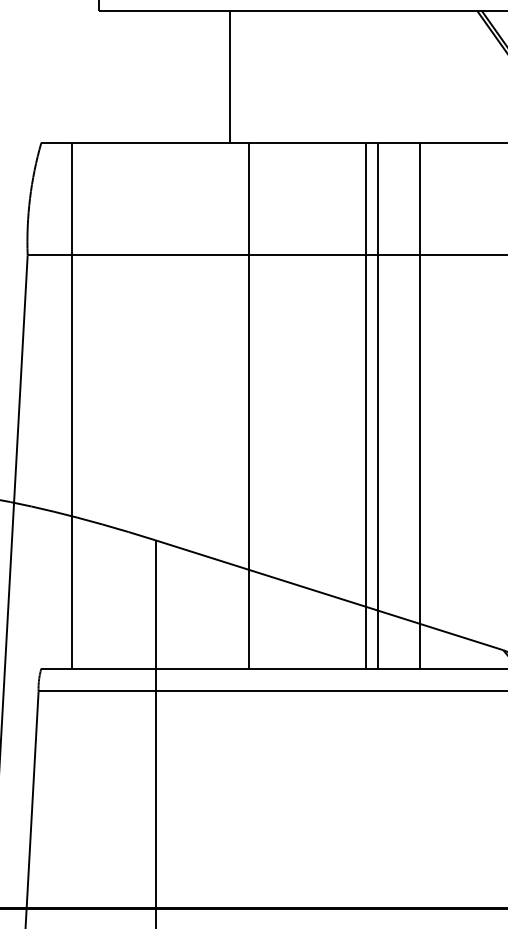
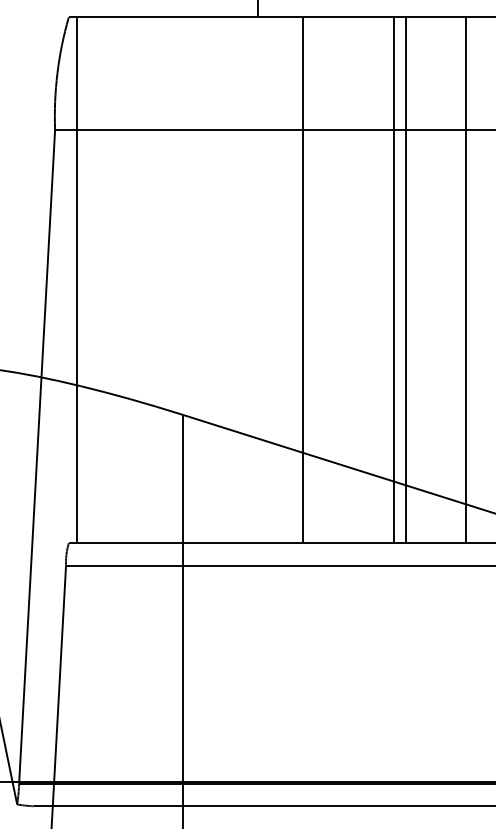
line: (72, 405) -> (76, 280), moved
line: (248, 405) -> (302, 280), moved
line: (420, 405) -> (465, 280), moved

